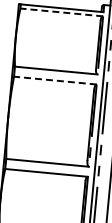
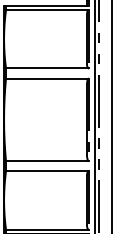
line: (61, 12) -> (47, 10), dashed -> solid
line: (55, 80) -> (47, 78), dashed -> solid

